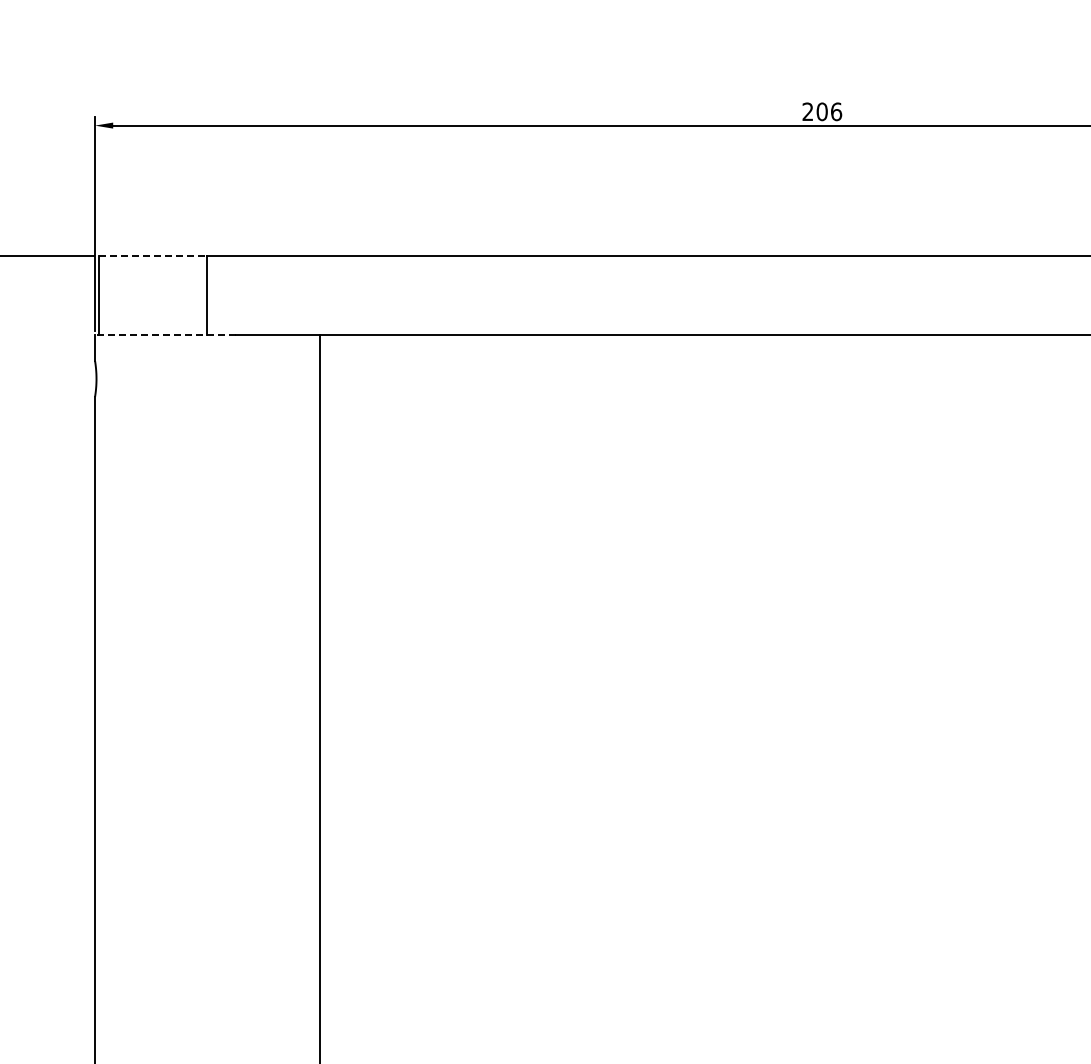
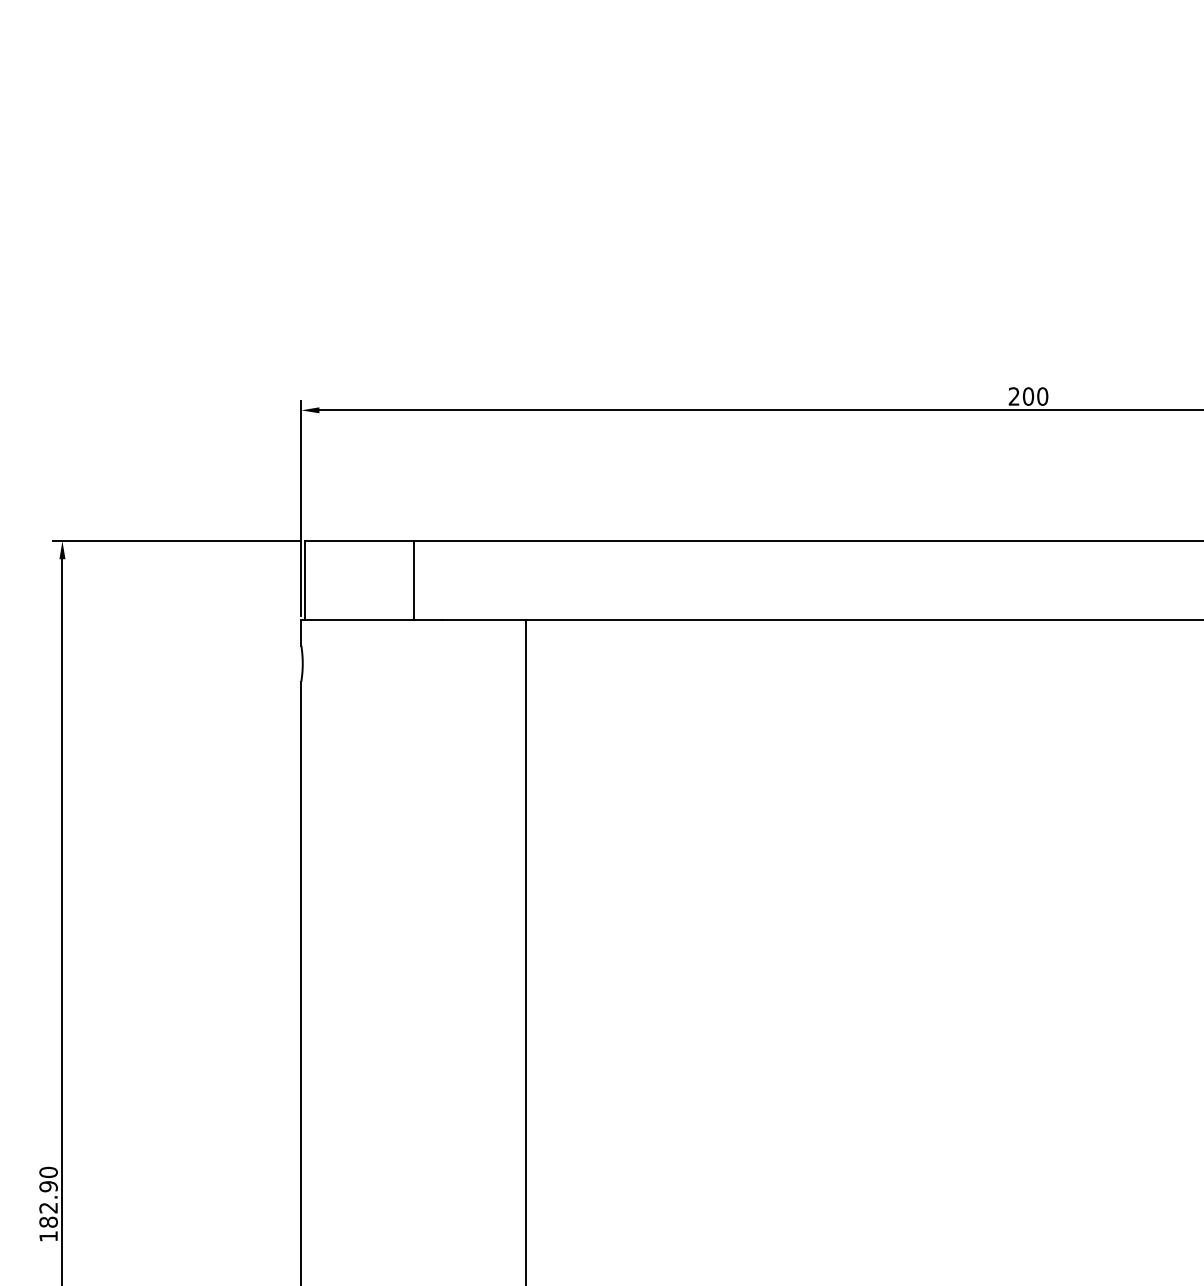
text: (836, 111) -> (1042, 396), 206 -> 200
line: (153, 256) -> (359, 541), dashed -> solid
line: (165, 335) -> (371, 620), dashed -> solid

